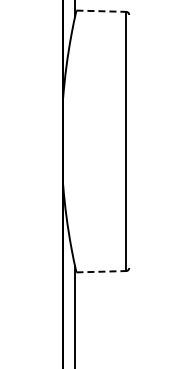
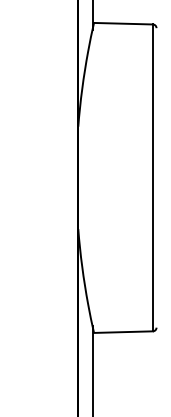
line: (101, 11) -> (123, 24), dashed -> solid
line: (101, 271) -> (123, 331), dashed -> solid

